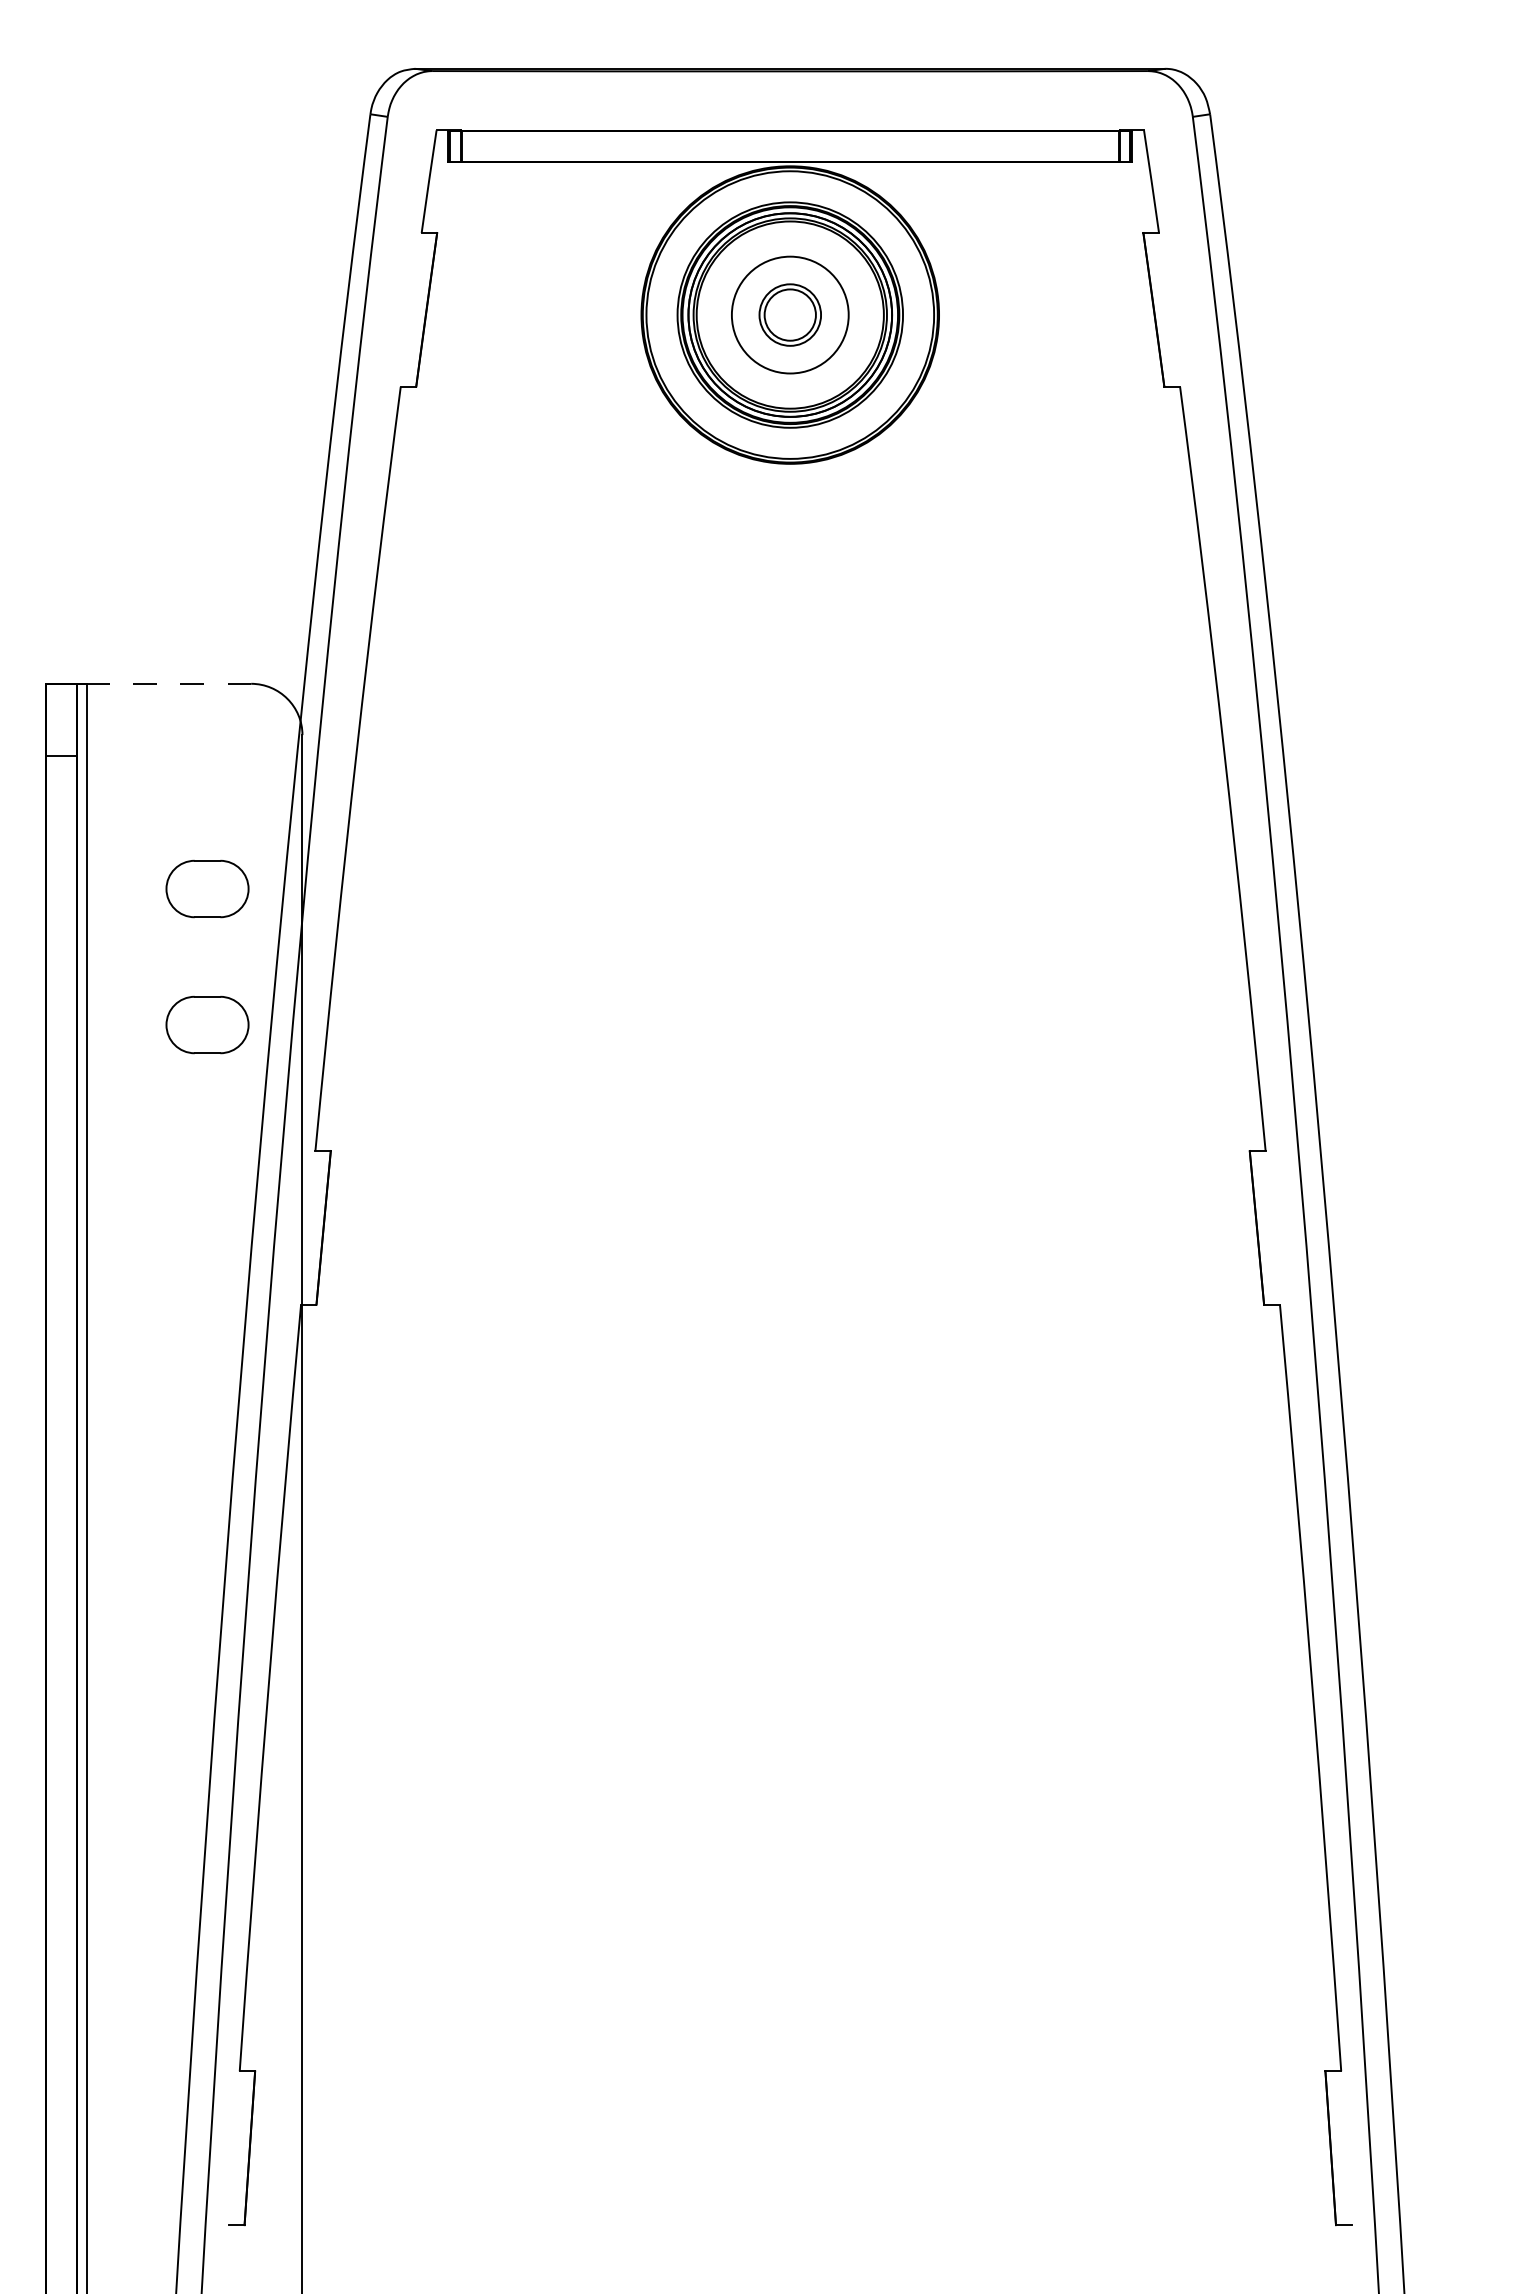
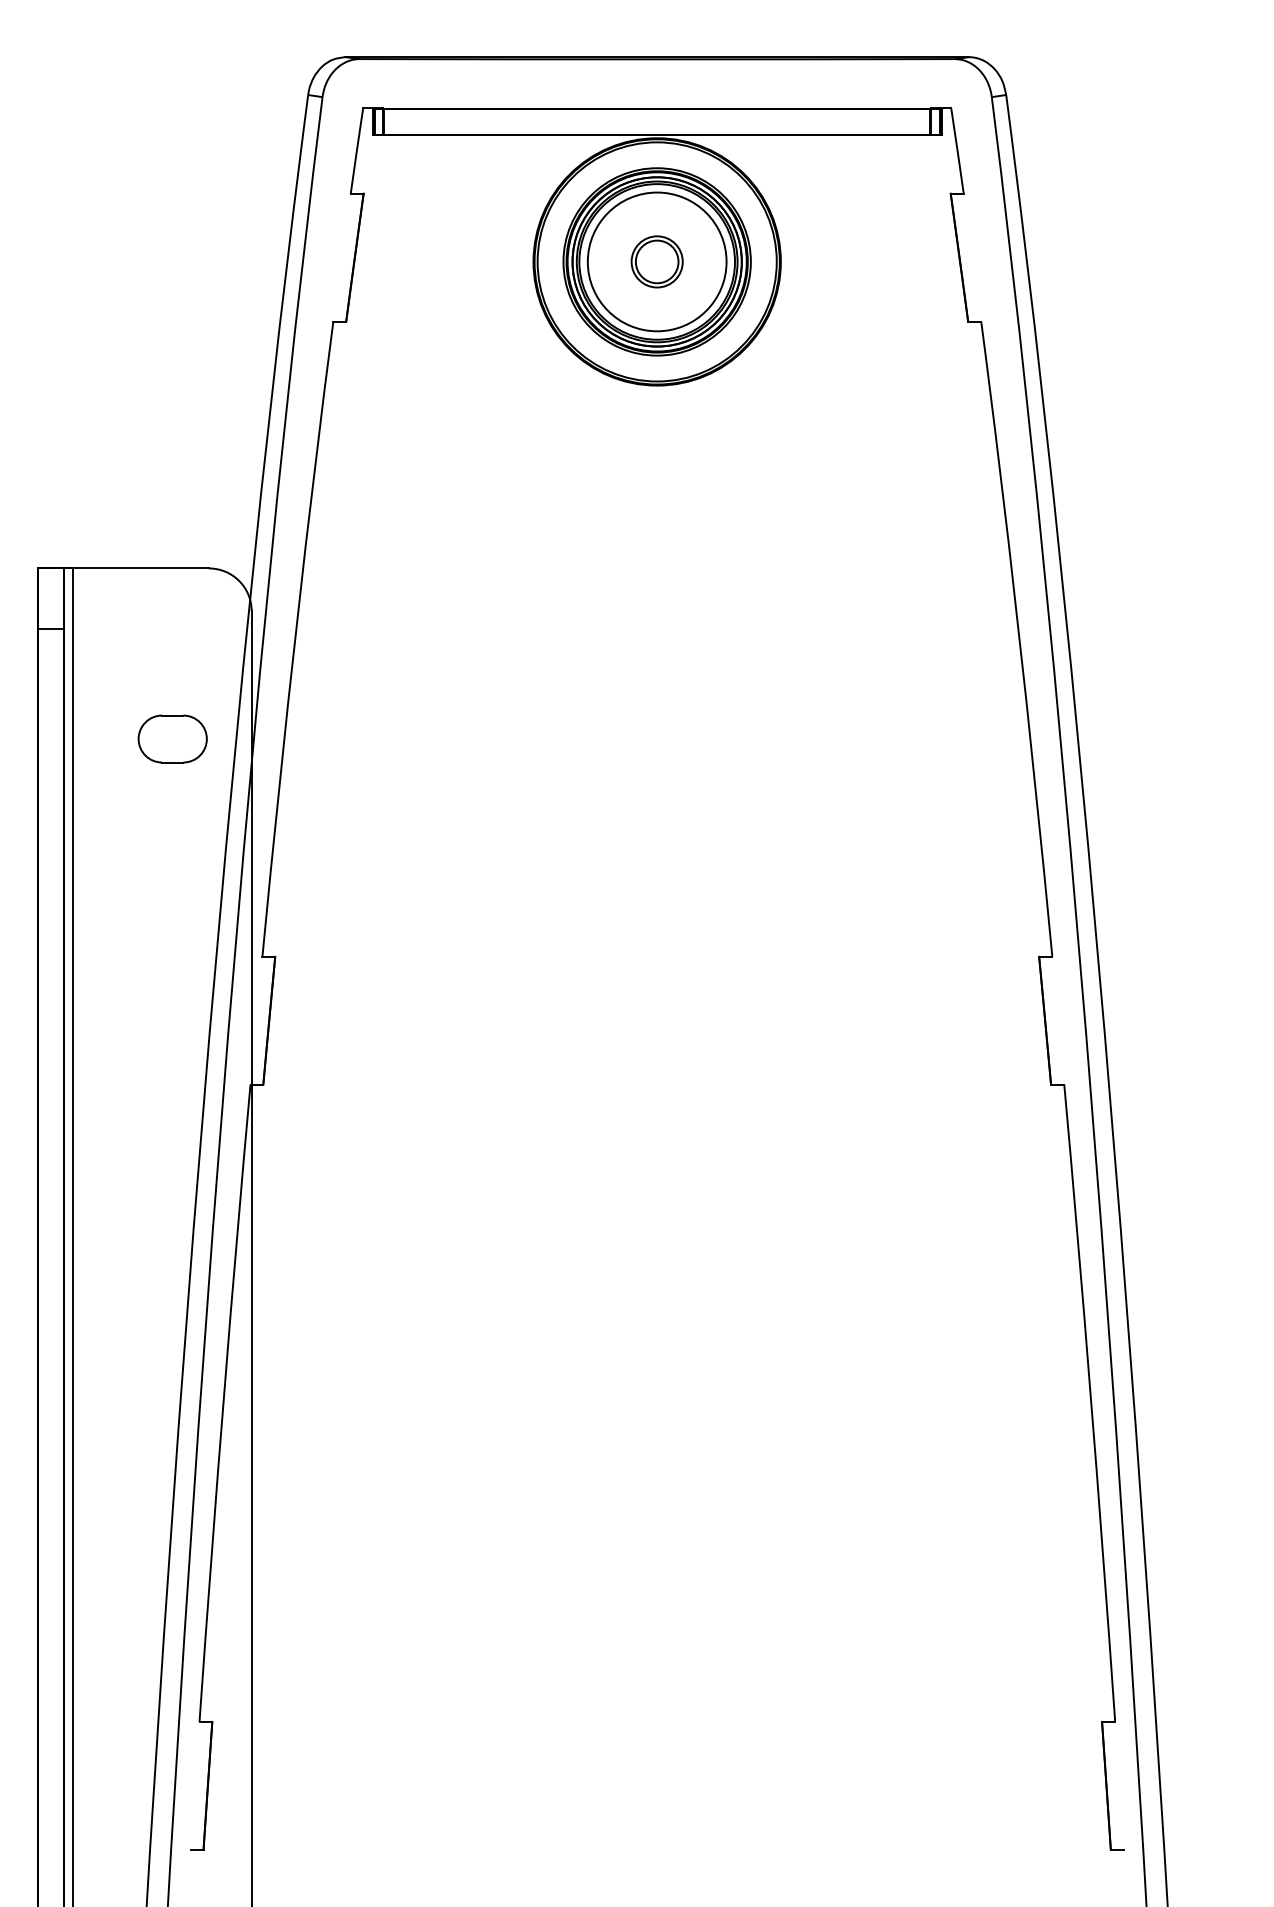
circle: (789, 314) -> (656, 261), size x1.43
line: (168, 683) -> (140, 568), dashed -> solid
part: (207, 1024) -> (172, 851), removed

